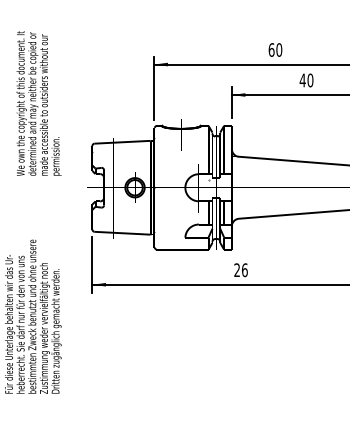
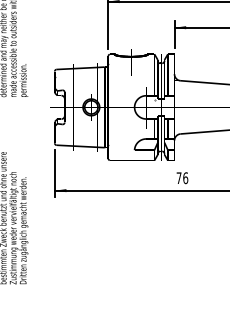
text: (236, 269) -> (178, 177), 26 -> 76

